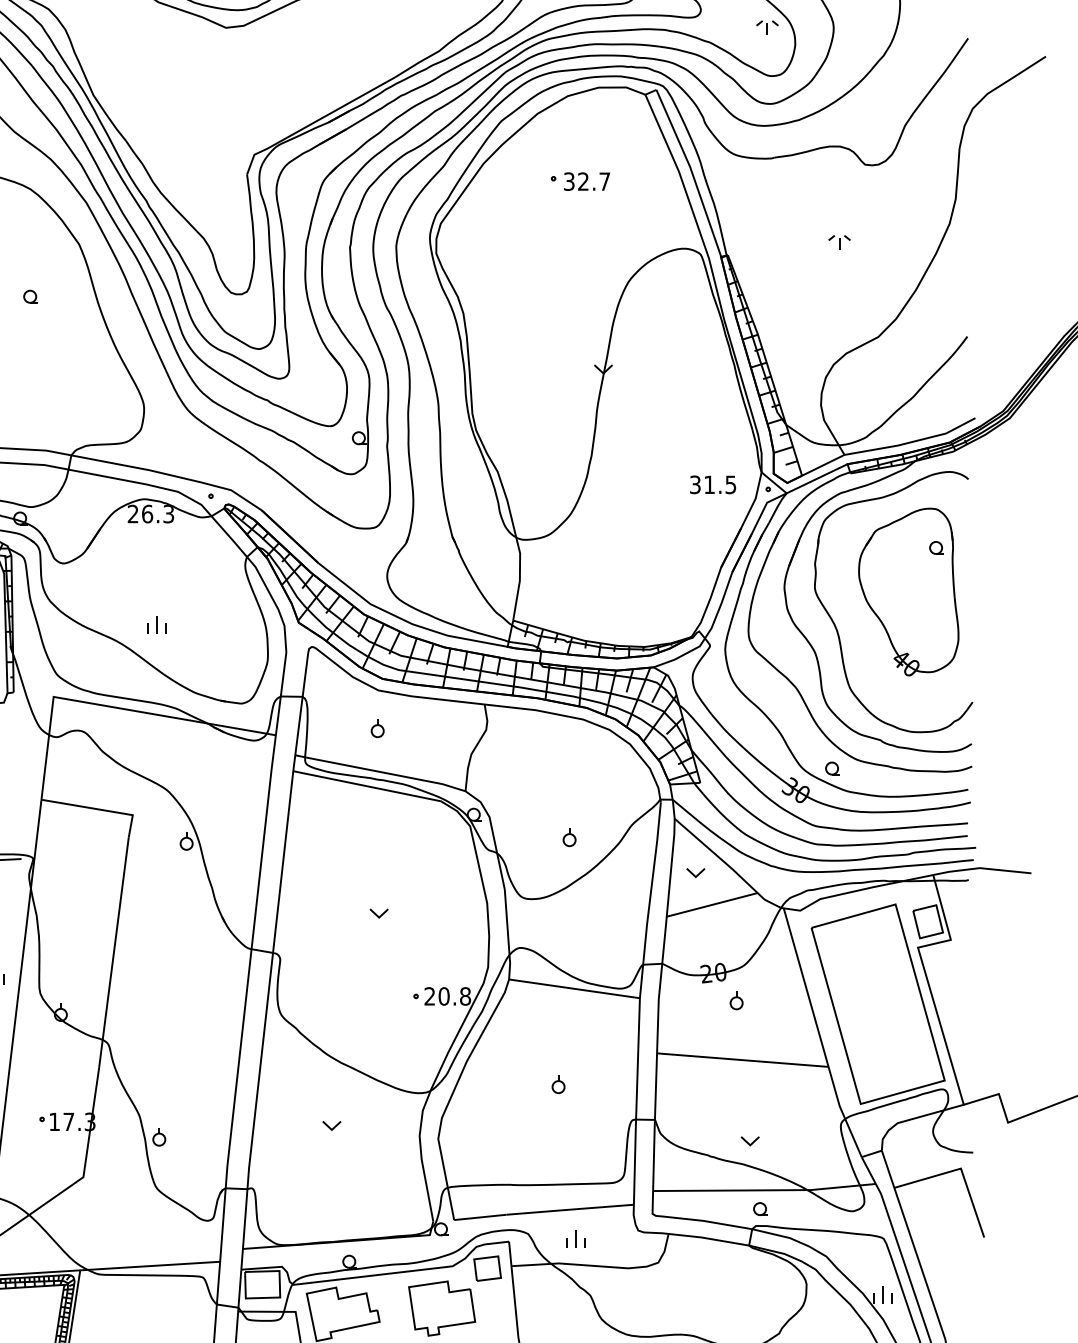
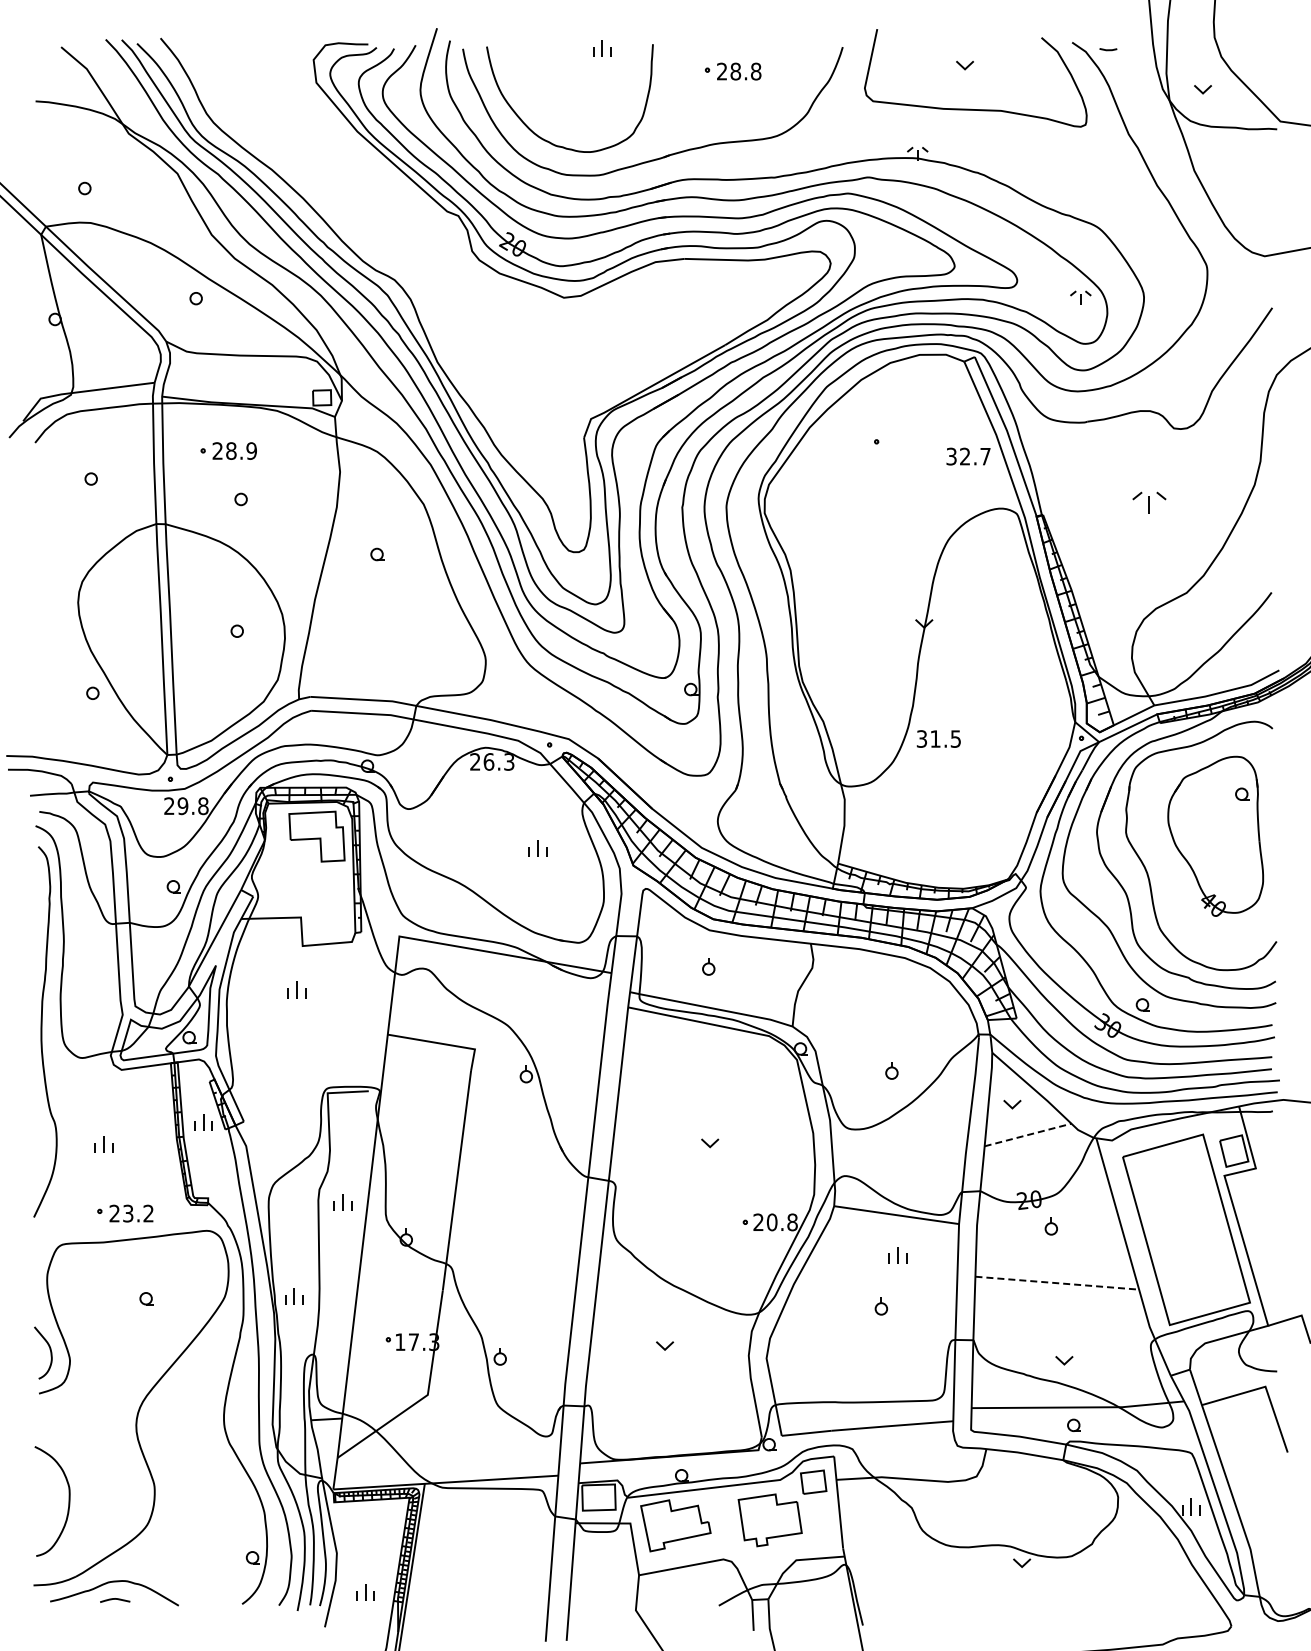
text: (586, 181) -> (968, 456), moved
part: (839, 242) -> (1149, 502), size x1.6
text: (712, 484) -> (938, 738), moved
part: (156, 624) -> (537, 848), moved
line: (712, 905) -> (1028, 1135), solid -> dashed
line: (743, 1060) -> (1057, 1283), solid -> dashed
part: (575, 1239) -> (897, 1255), moved

